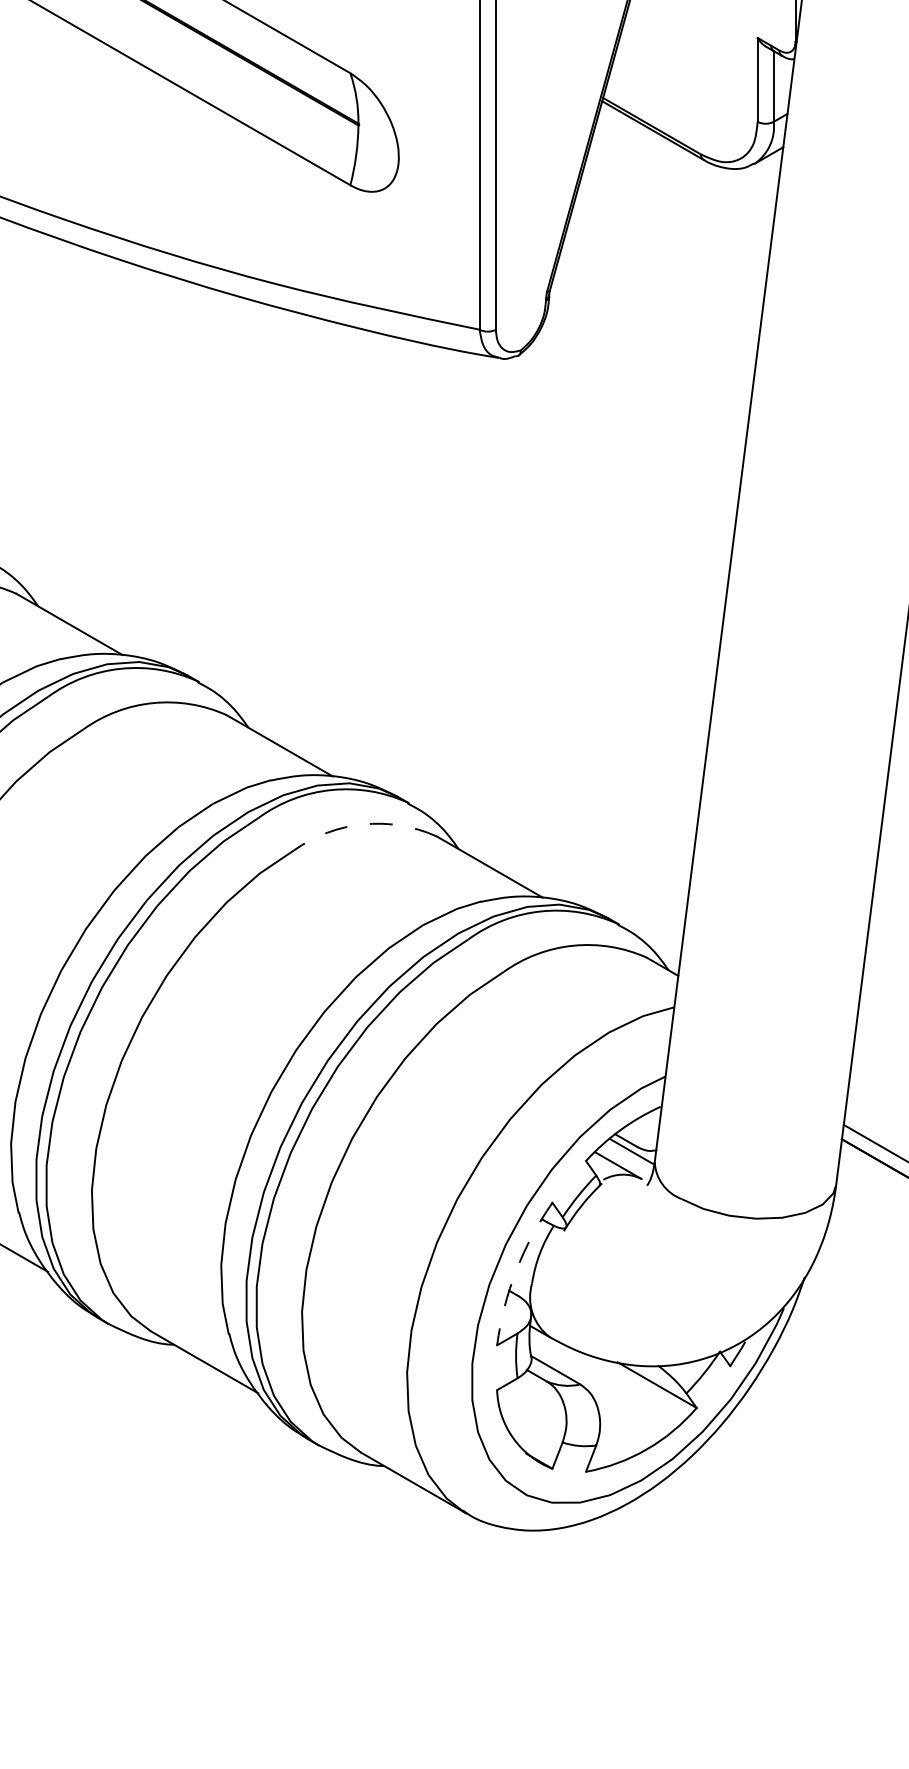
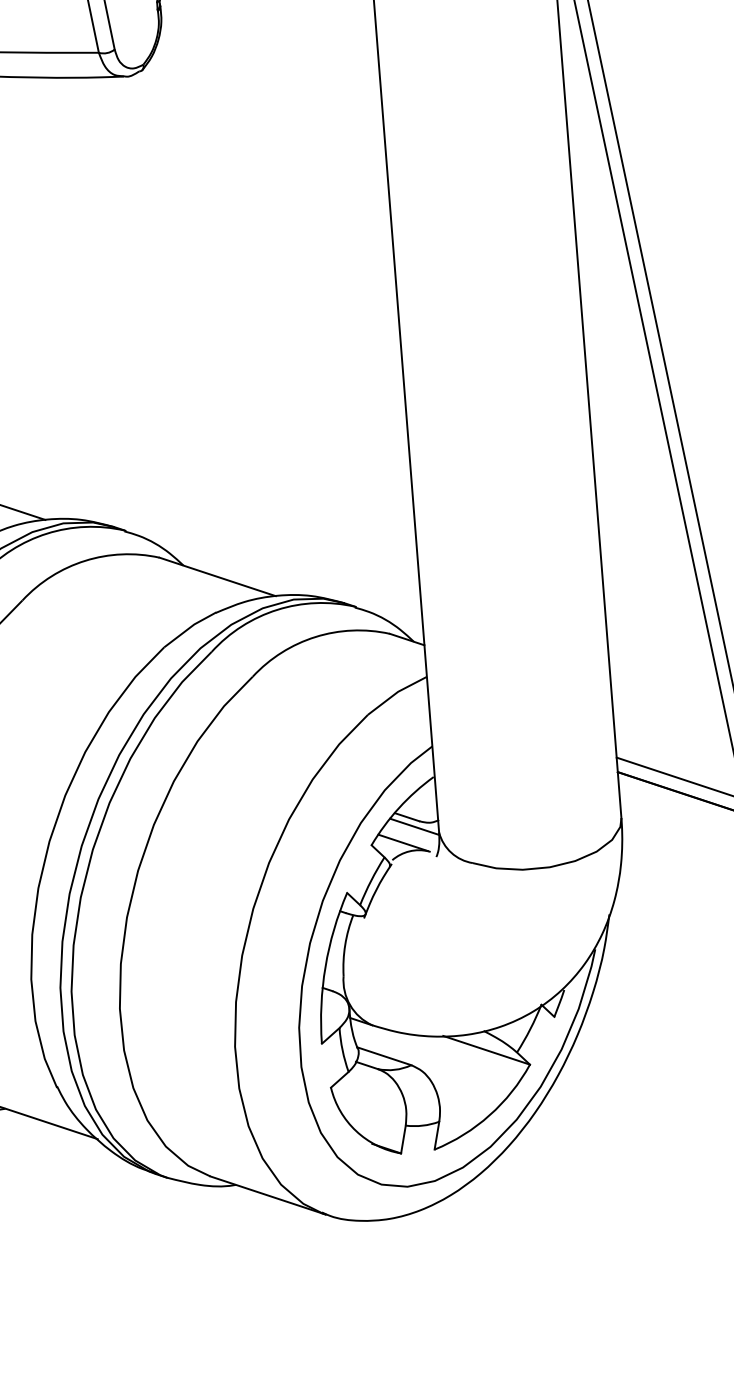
arc: (363, 824) -> (85, 560), dashed -> solid
arc: (516, 1270) -> (325, 966), dashed -> solid

